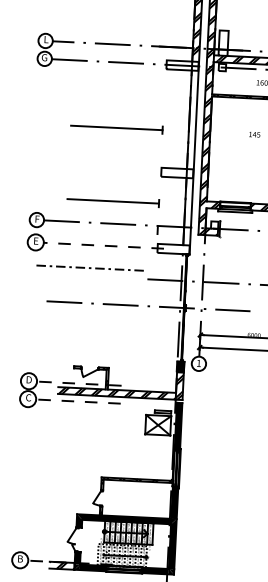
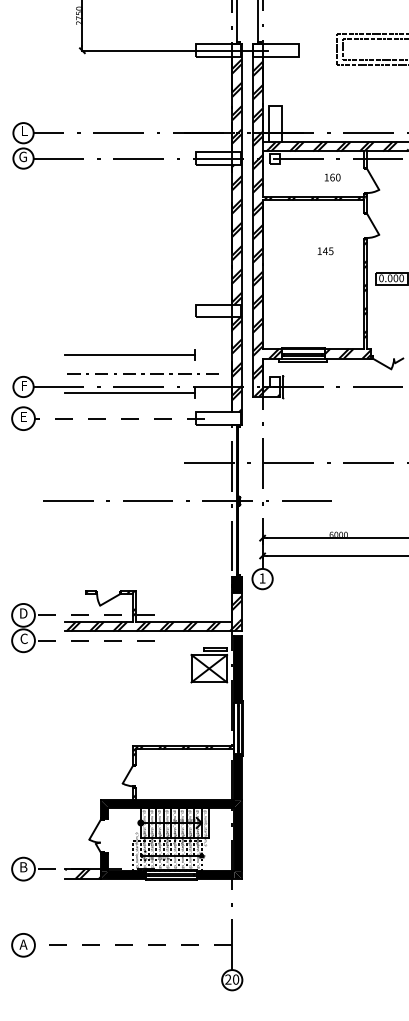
hatch: (192, 119) -> (236, 234), added
part: (116, 127) -> (129, 250), removed
hatch: (187, 211) -> (236, 364), added
line: (112, 228) -> (130, 393), added
line: (89, 267) -> (142, 373), moved

